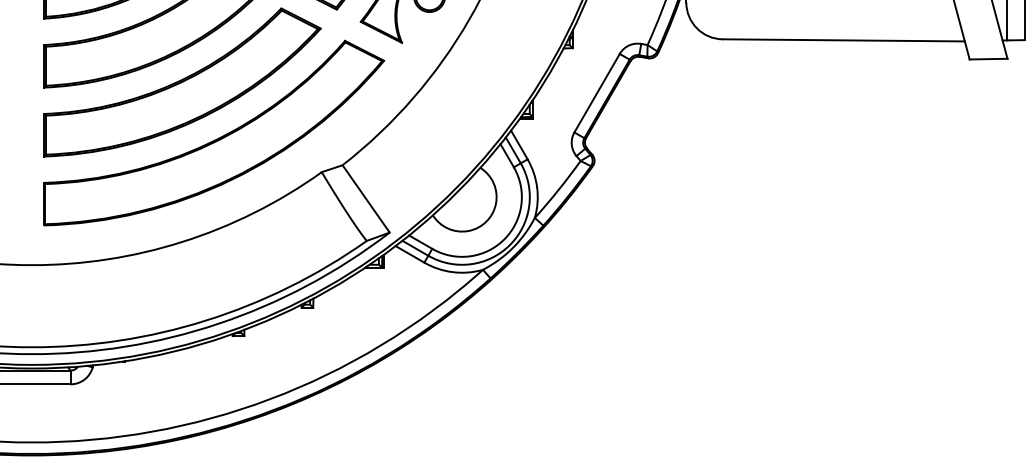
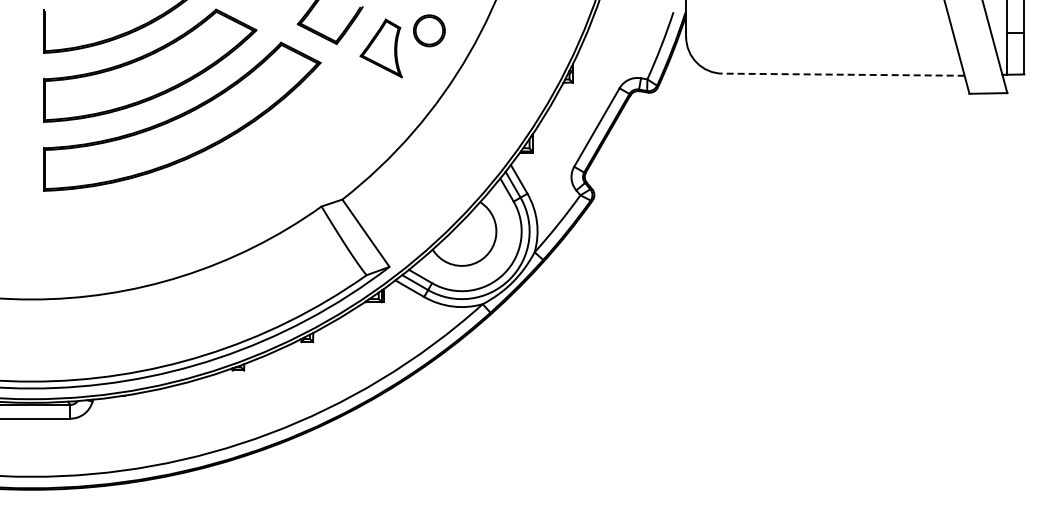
line: (843, 40) -> (843, 74), solid -> dashed
part: (215, 139) -> (215, 173), removed

